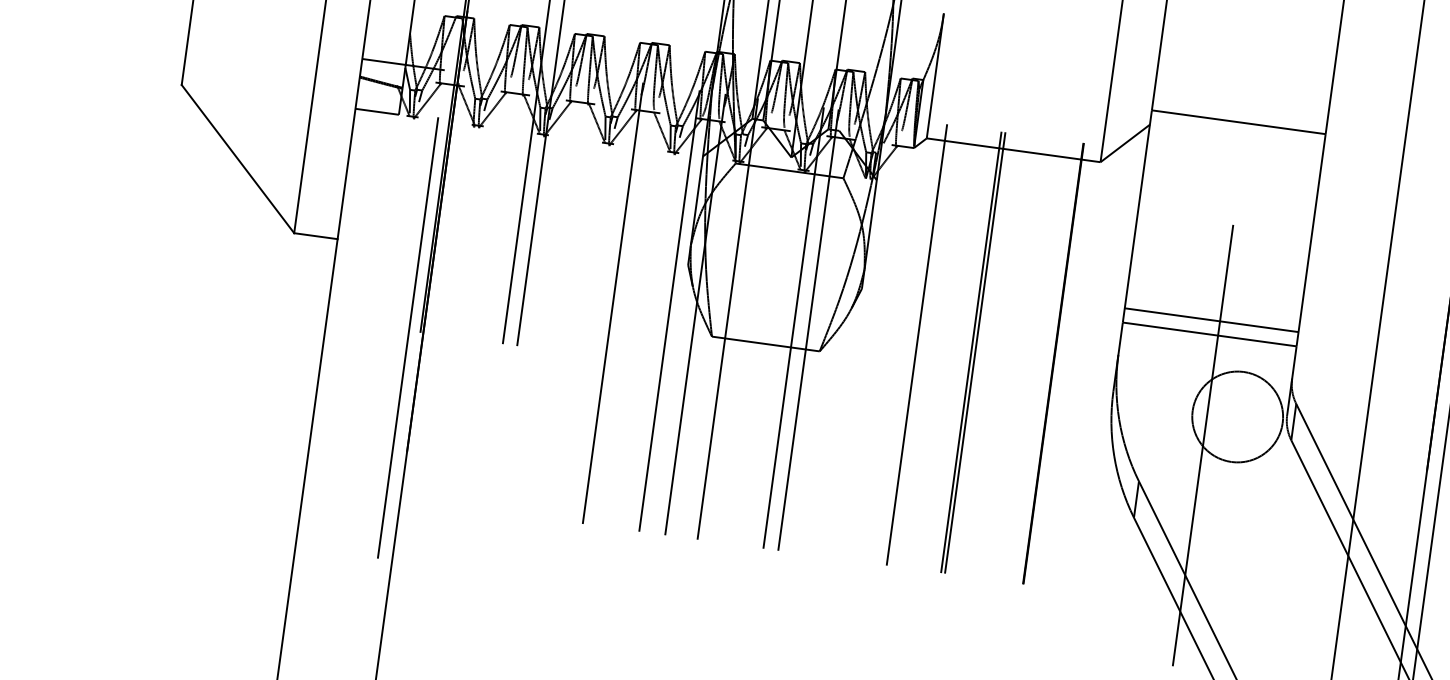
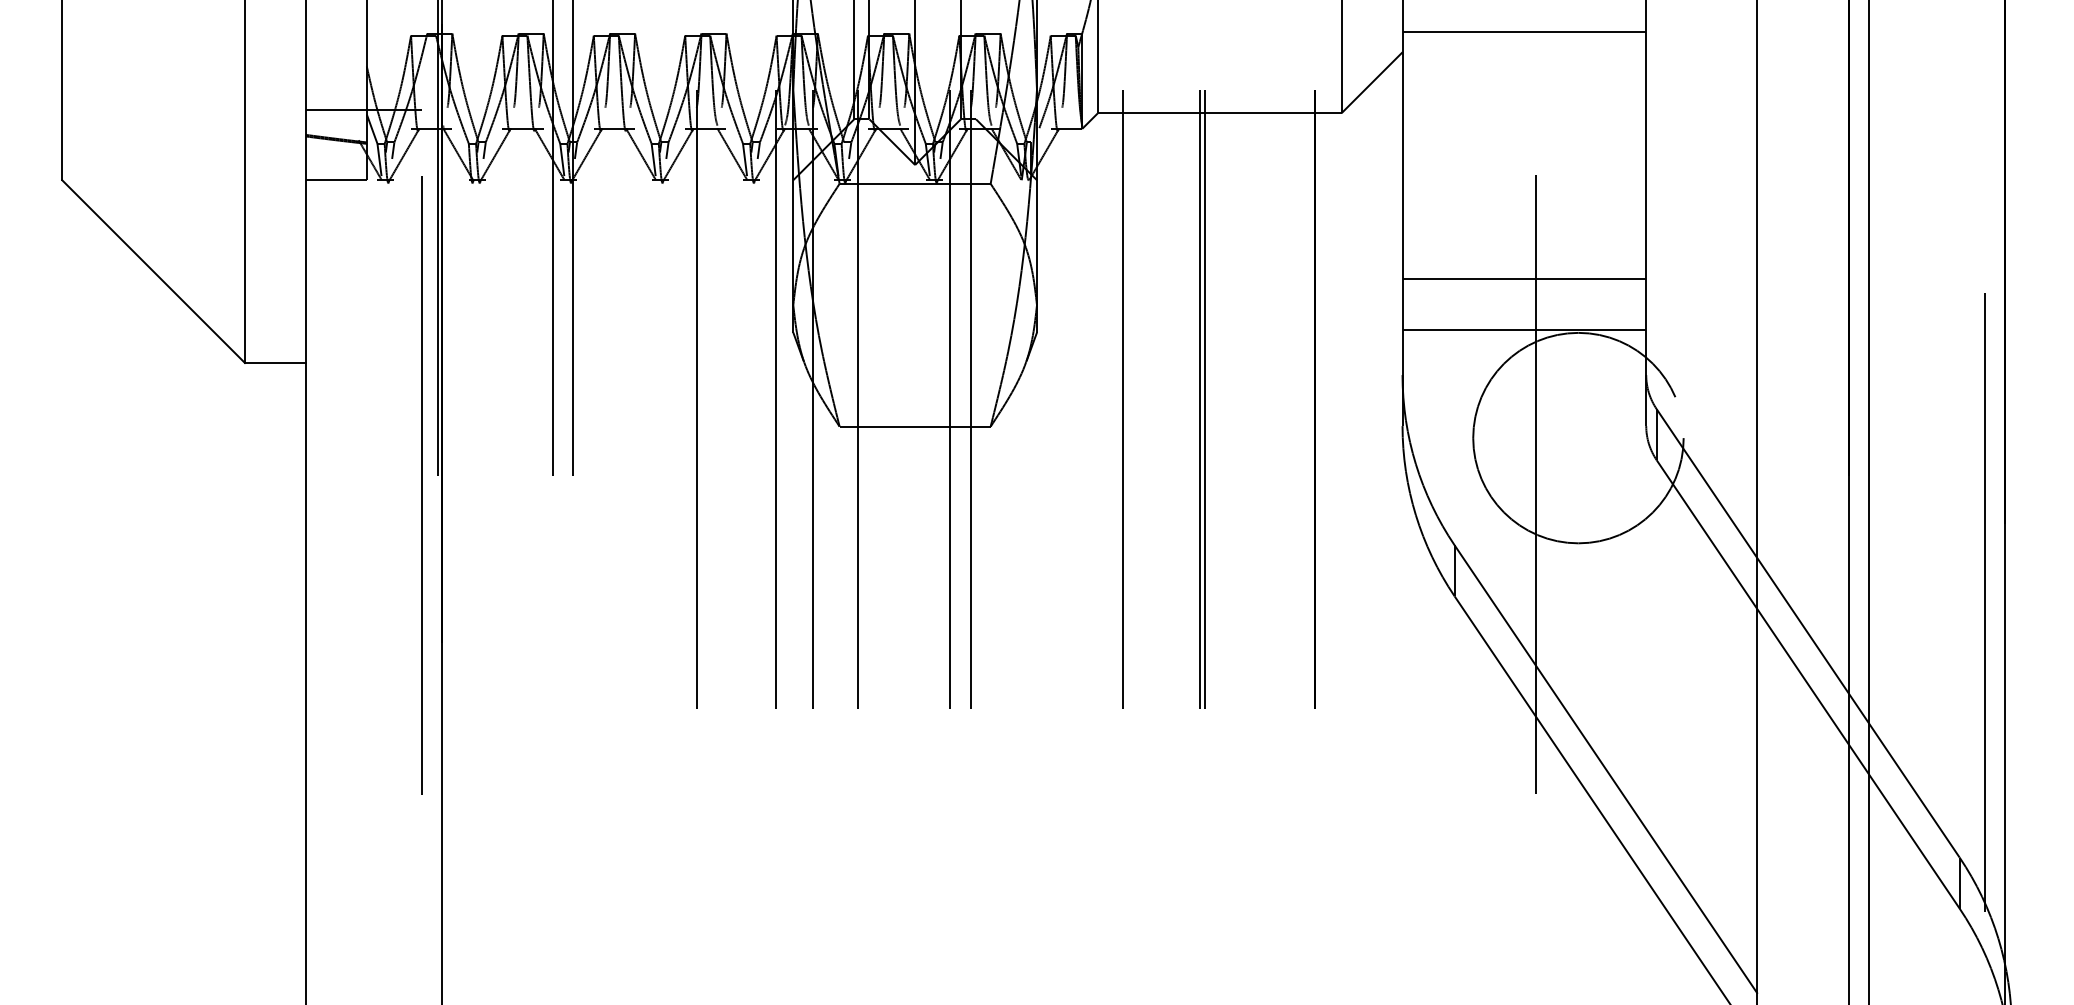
line: (1211, 320) -> (1524, 278), moved
circle: (1237, 416) -> (1578, 437), size x1.67

